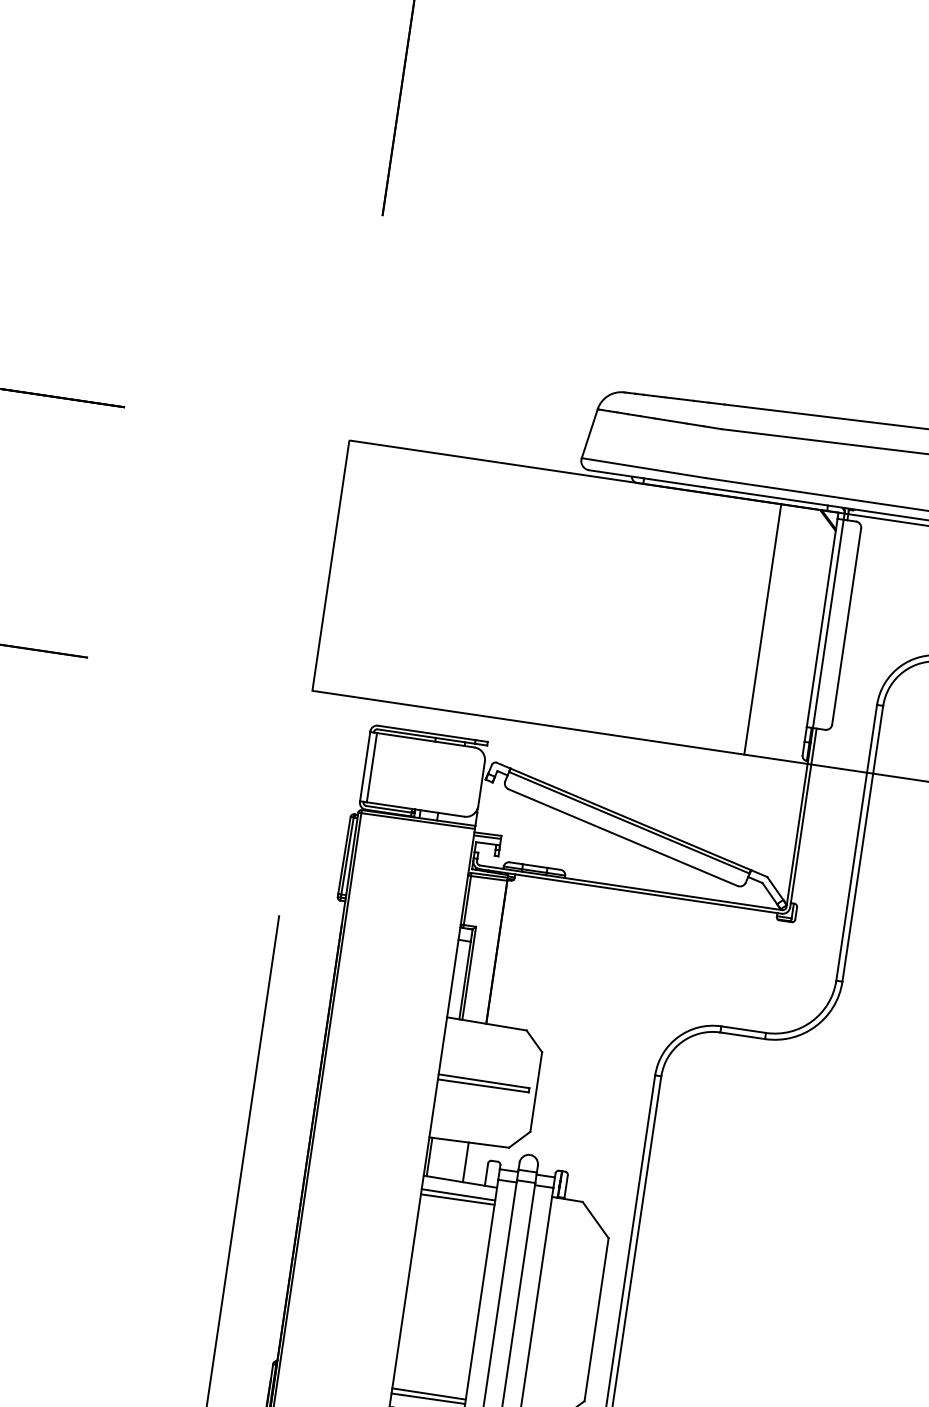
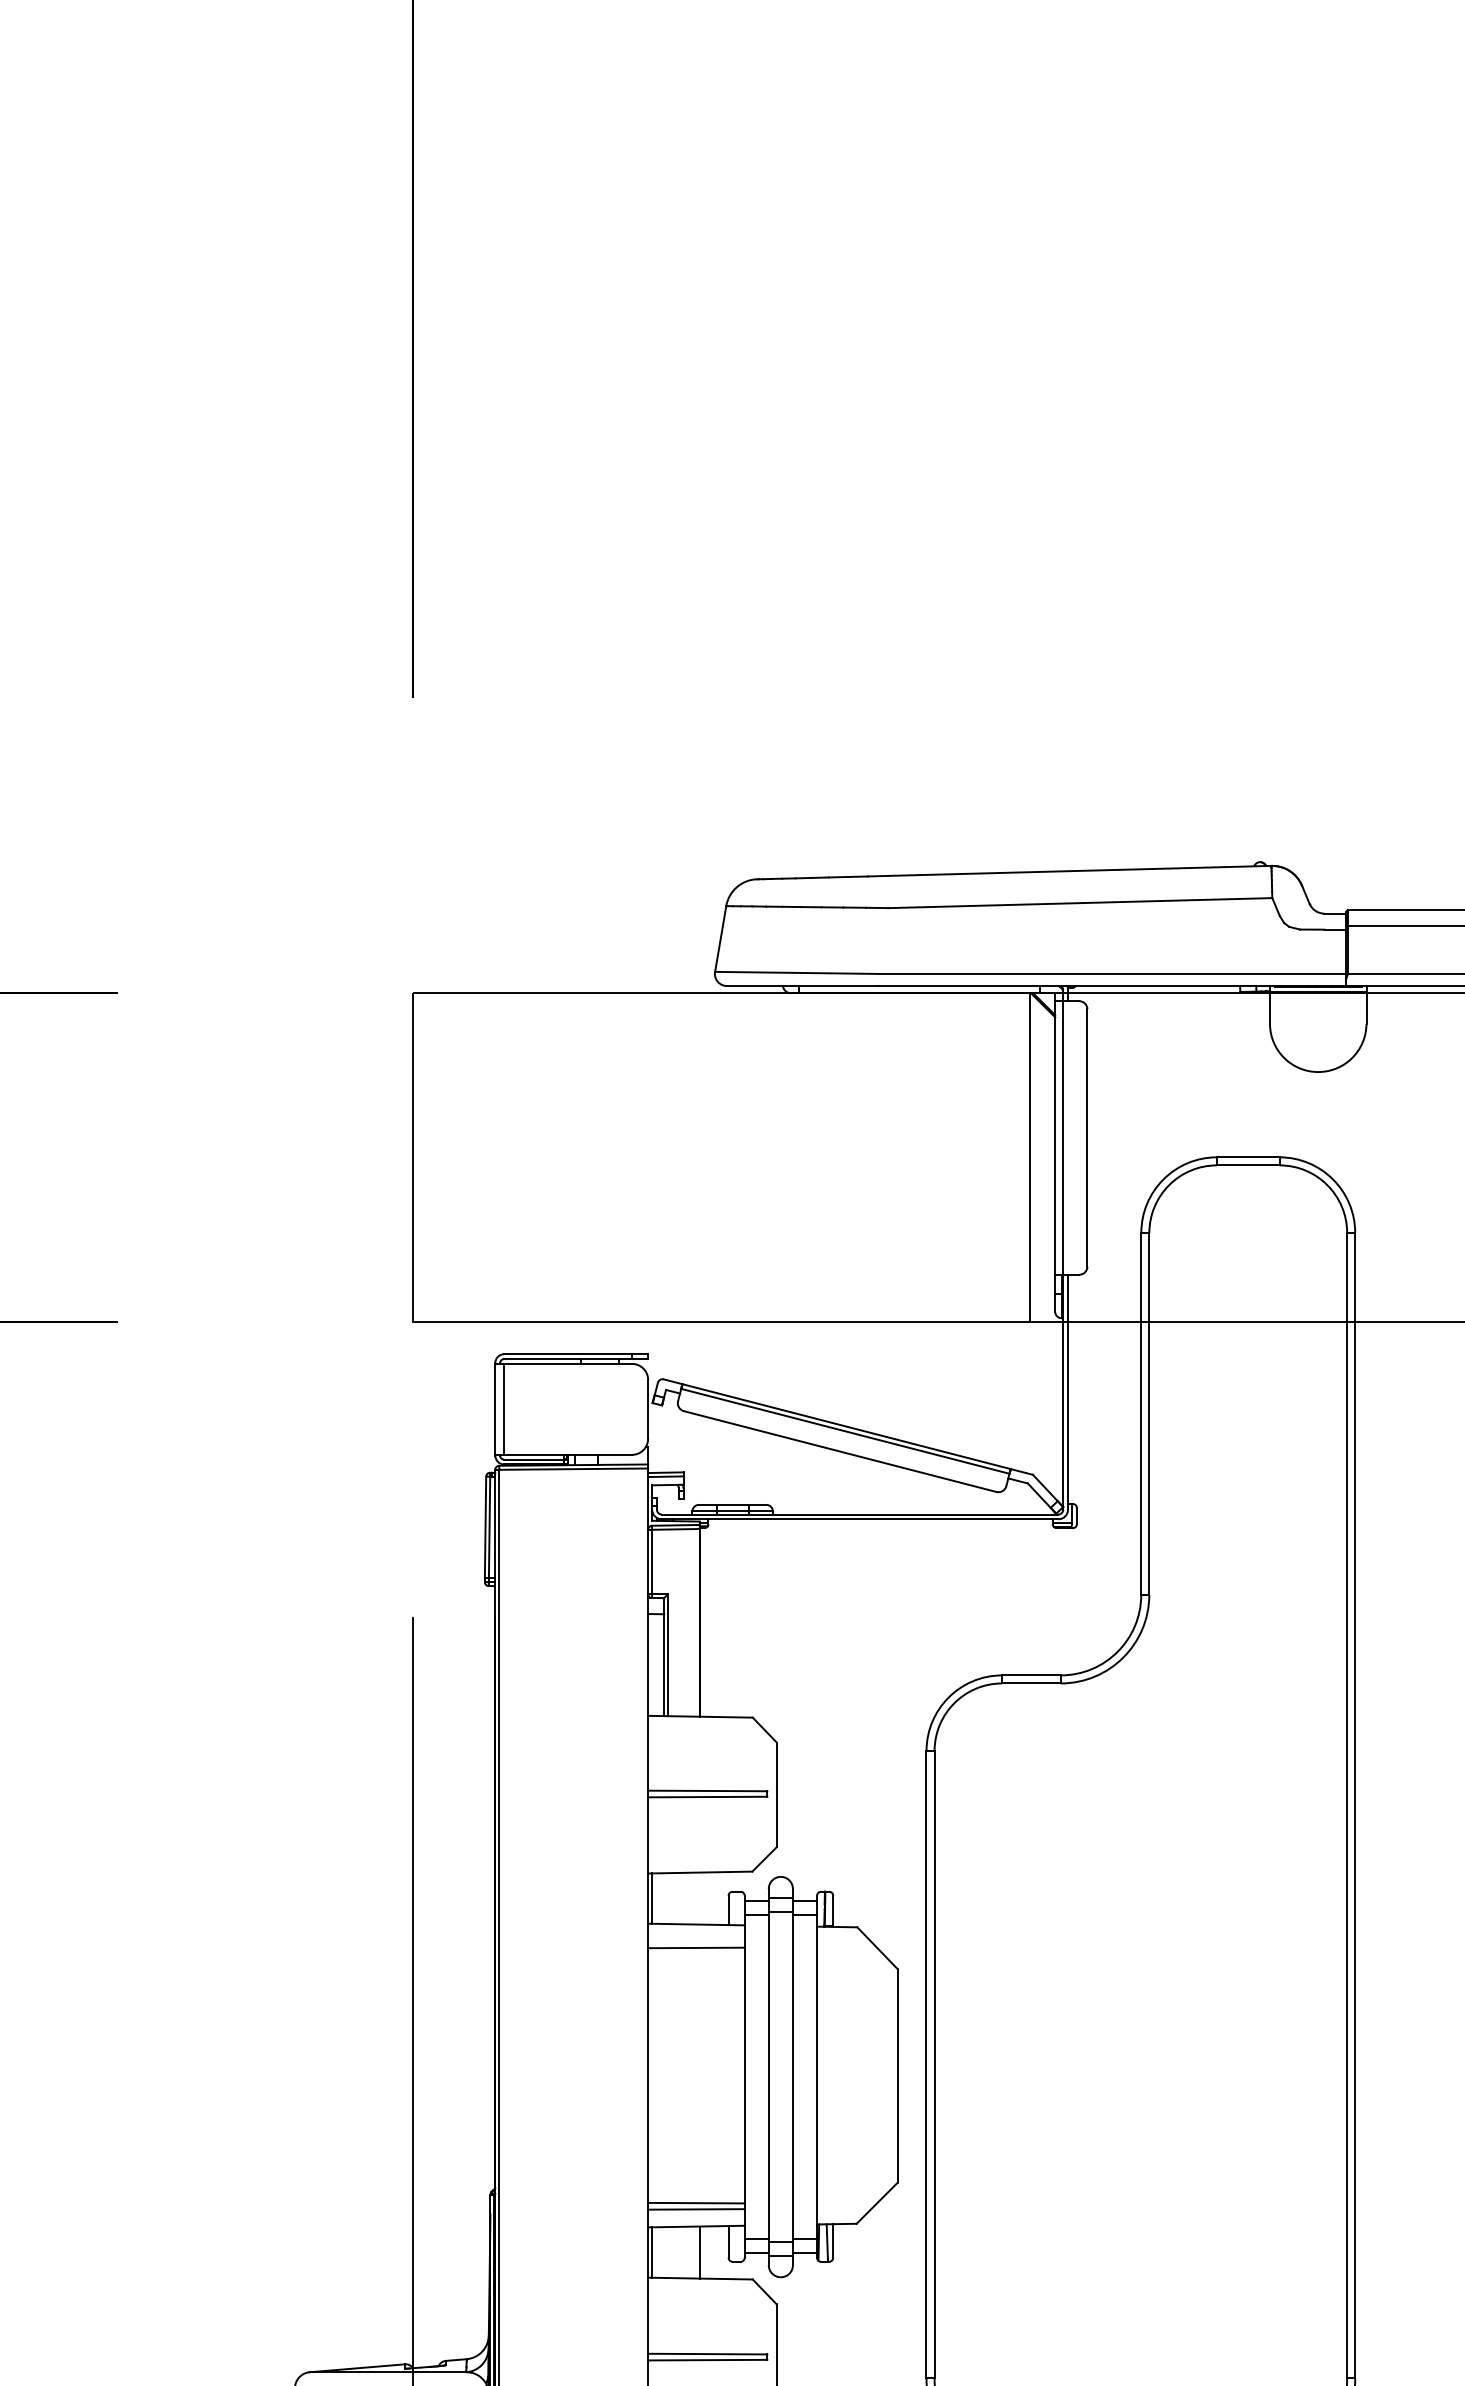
line: (763, 629) -> (1030, 1157), moved
line: (465, 1162) -> (699, 1898), removed
line: (458, 1194) -> (696, 1941), removed

